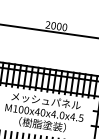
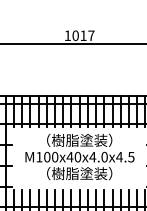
text: (56, 26) -> (79, 35), 2000 -> 1017
text: (46, 100) -> (80, 139), メッシュパネル -> （樹脂塗装）

